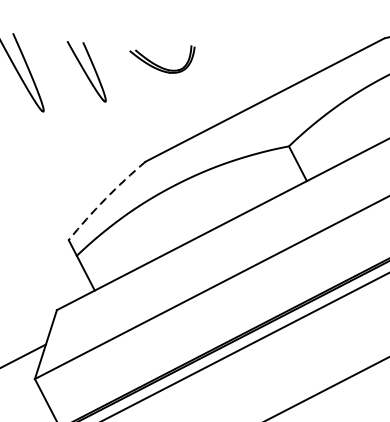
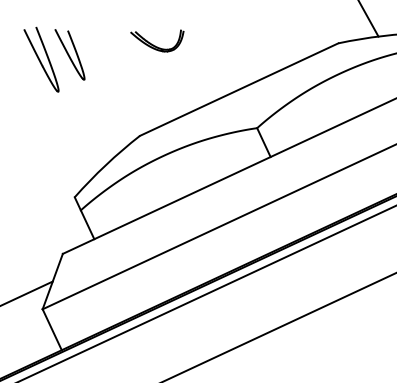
part: (163, 59) -> (157, 40), moved
curve: (86, 71) -> (69, 54), moved
arc: (104, 199) -> (105, 165), dashed -> solid

